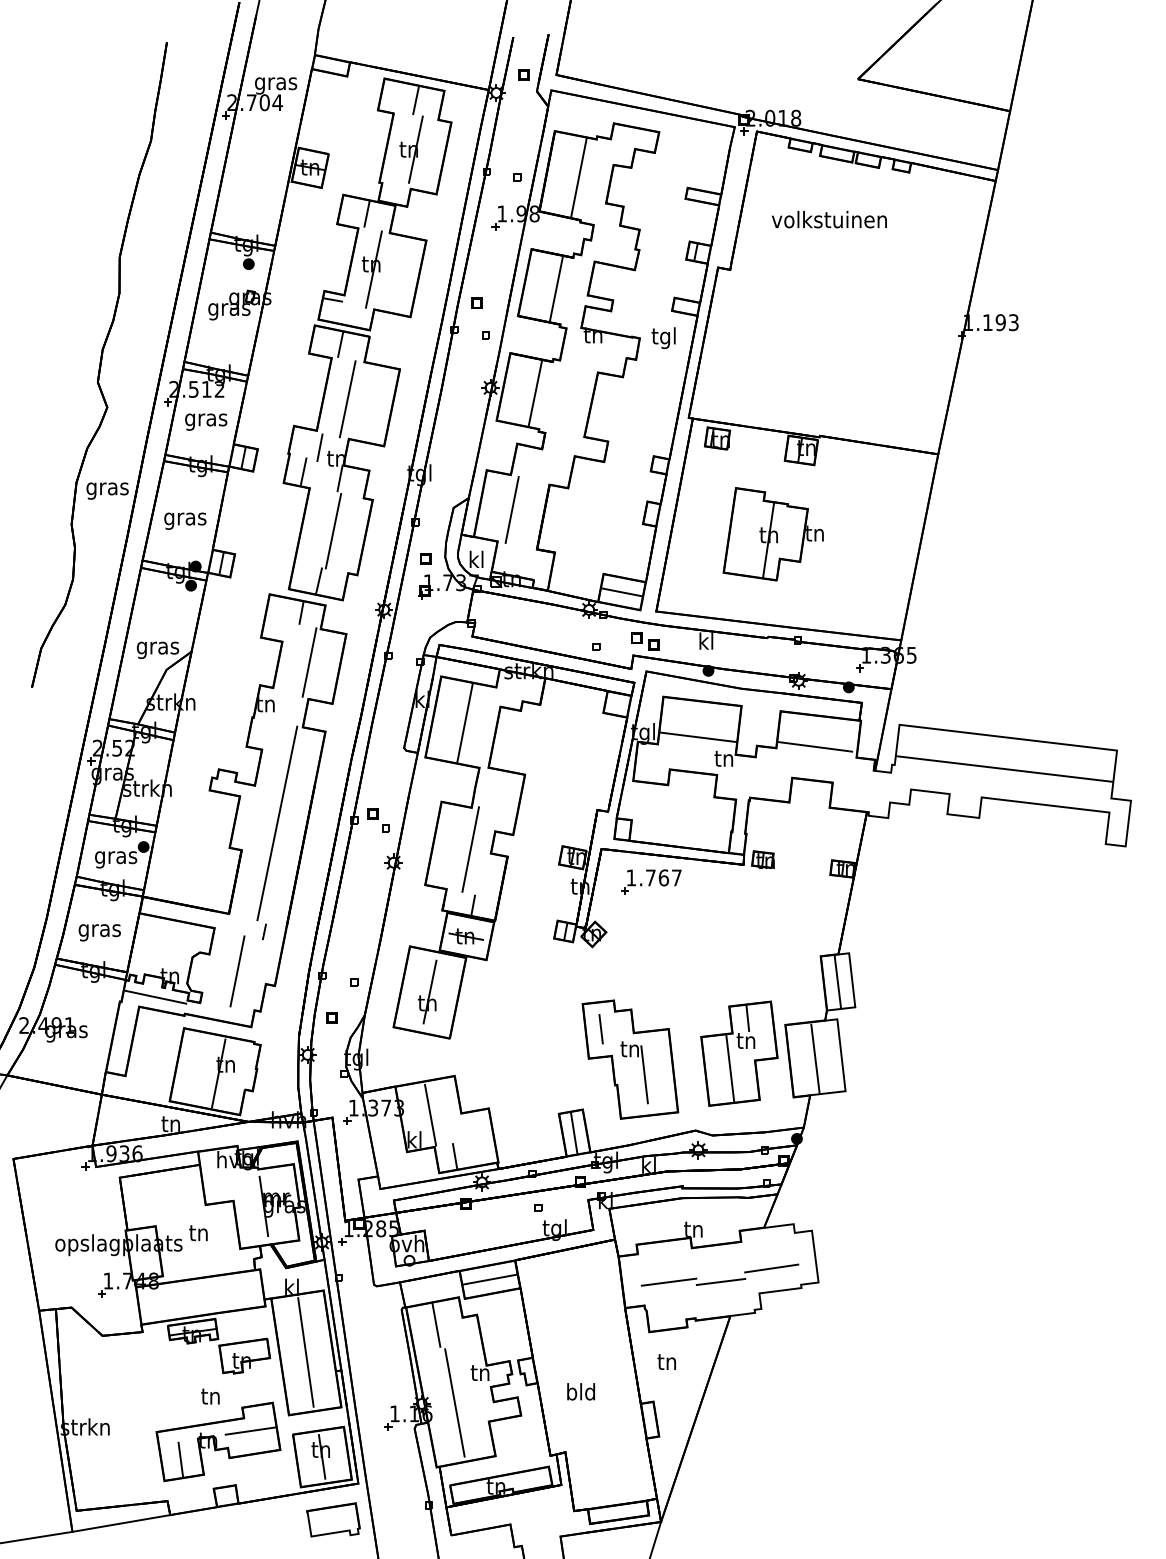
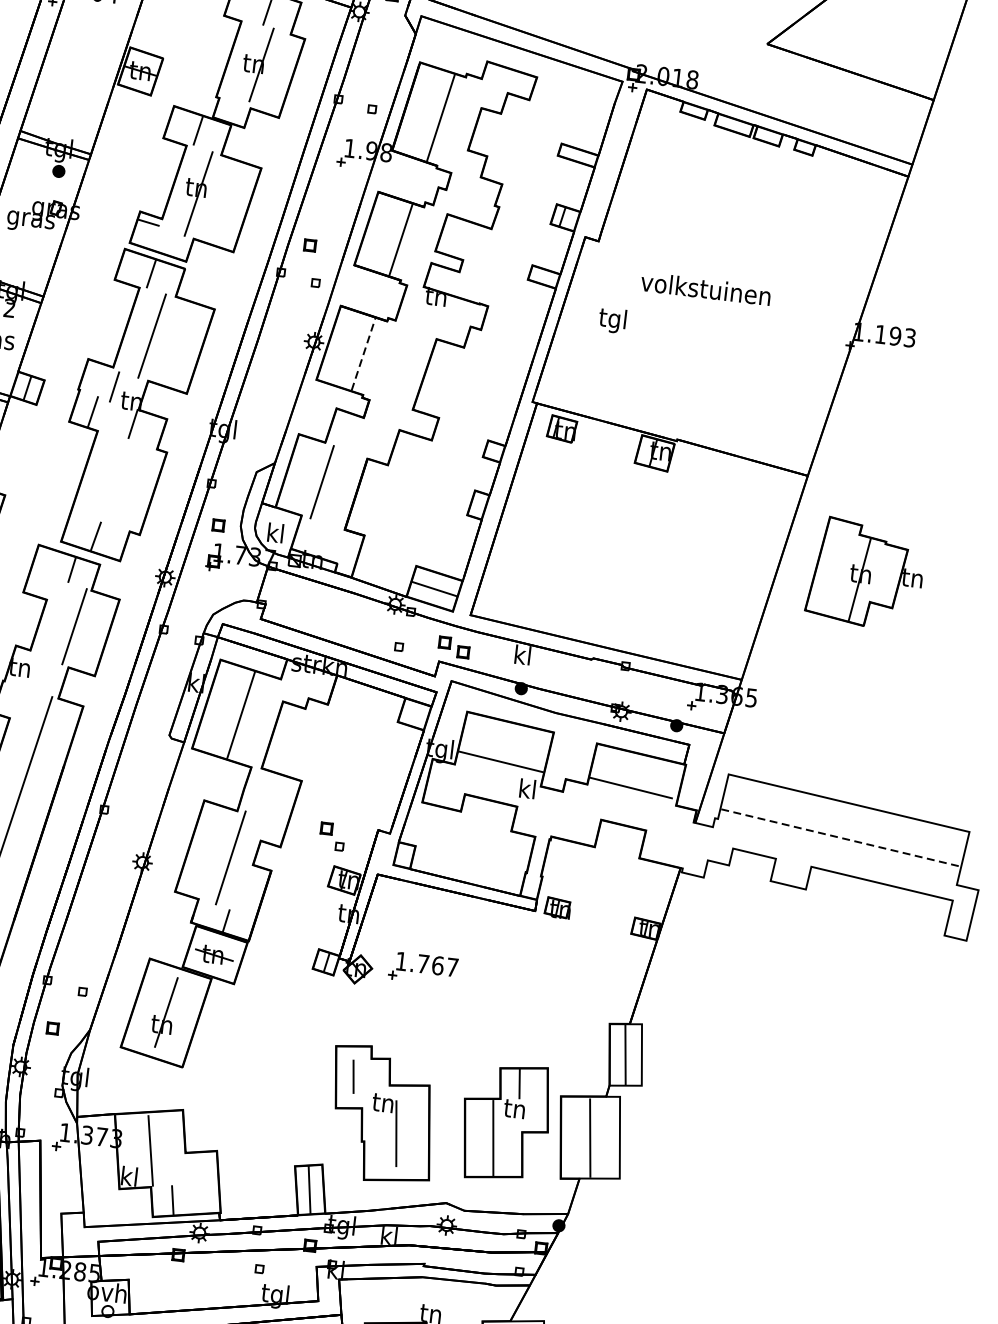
text: (829, 219) -> (706, 288), moved
text: (663, 337) -> (612, 319), moved
line: (535, 393) -> (363, 354), solid -> dashed
line: (333, 531) -> (118, 482), removed
part: (772, 534) -> (864, 573), moved
text: (723, 757) -> (526, 787), tn -> kl
line: (1004, 769) -> (840, 838), solid -> dashed
part: (378, 820) -> (332, 836), moved
part: (651, 881) -> (423, 968), moved

